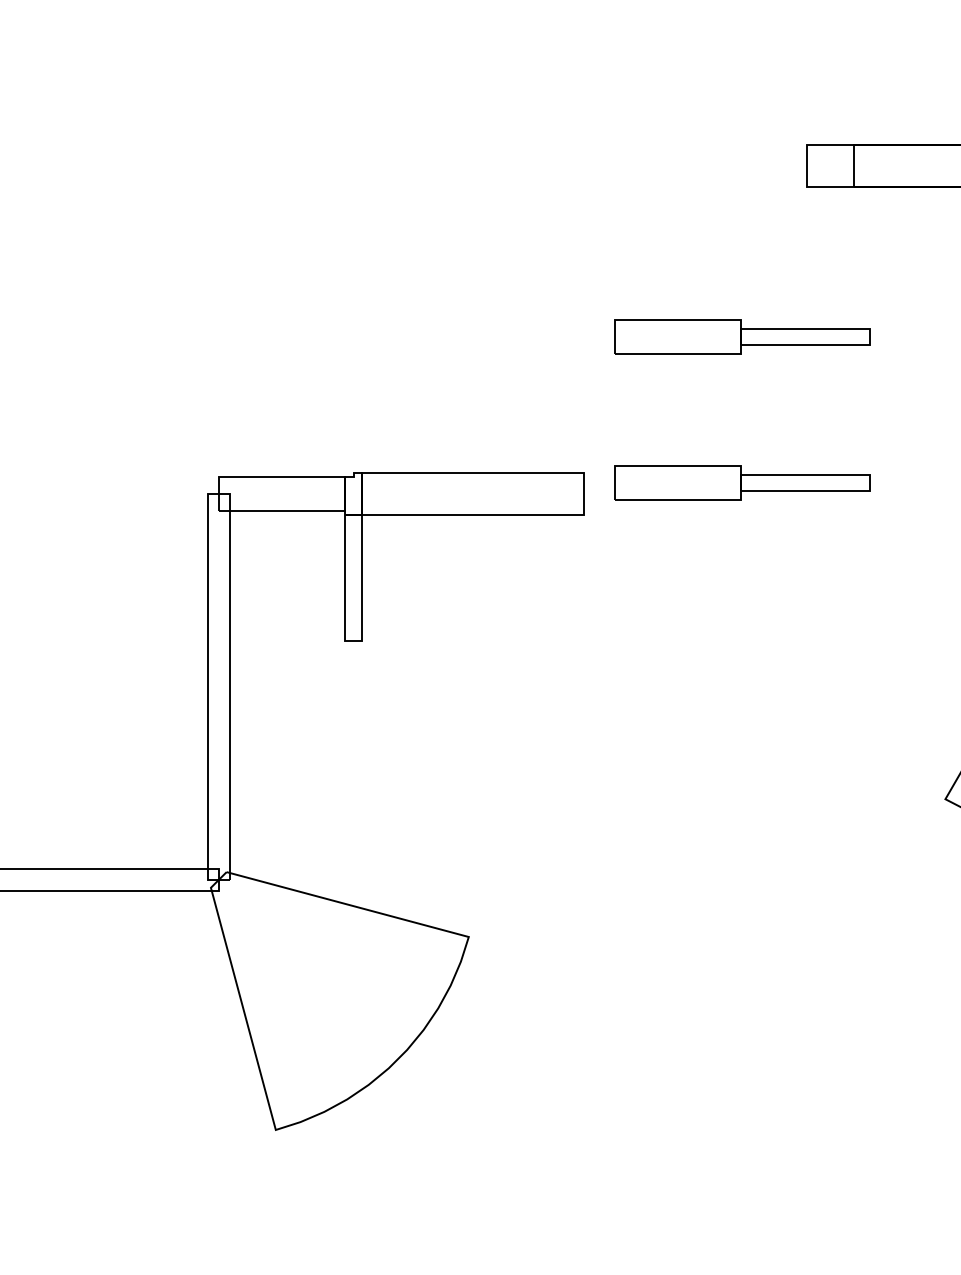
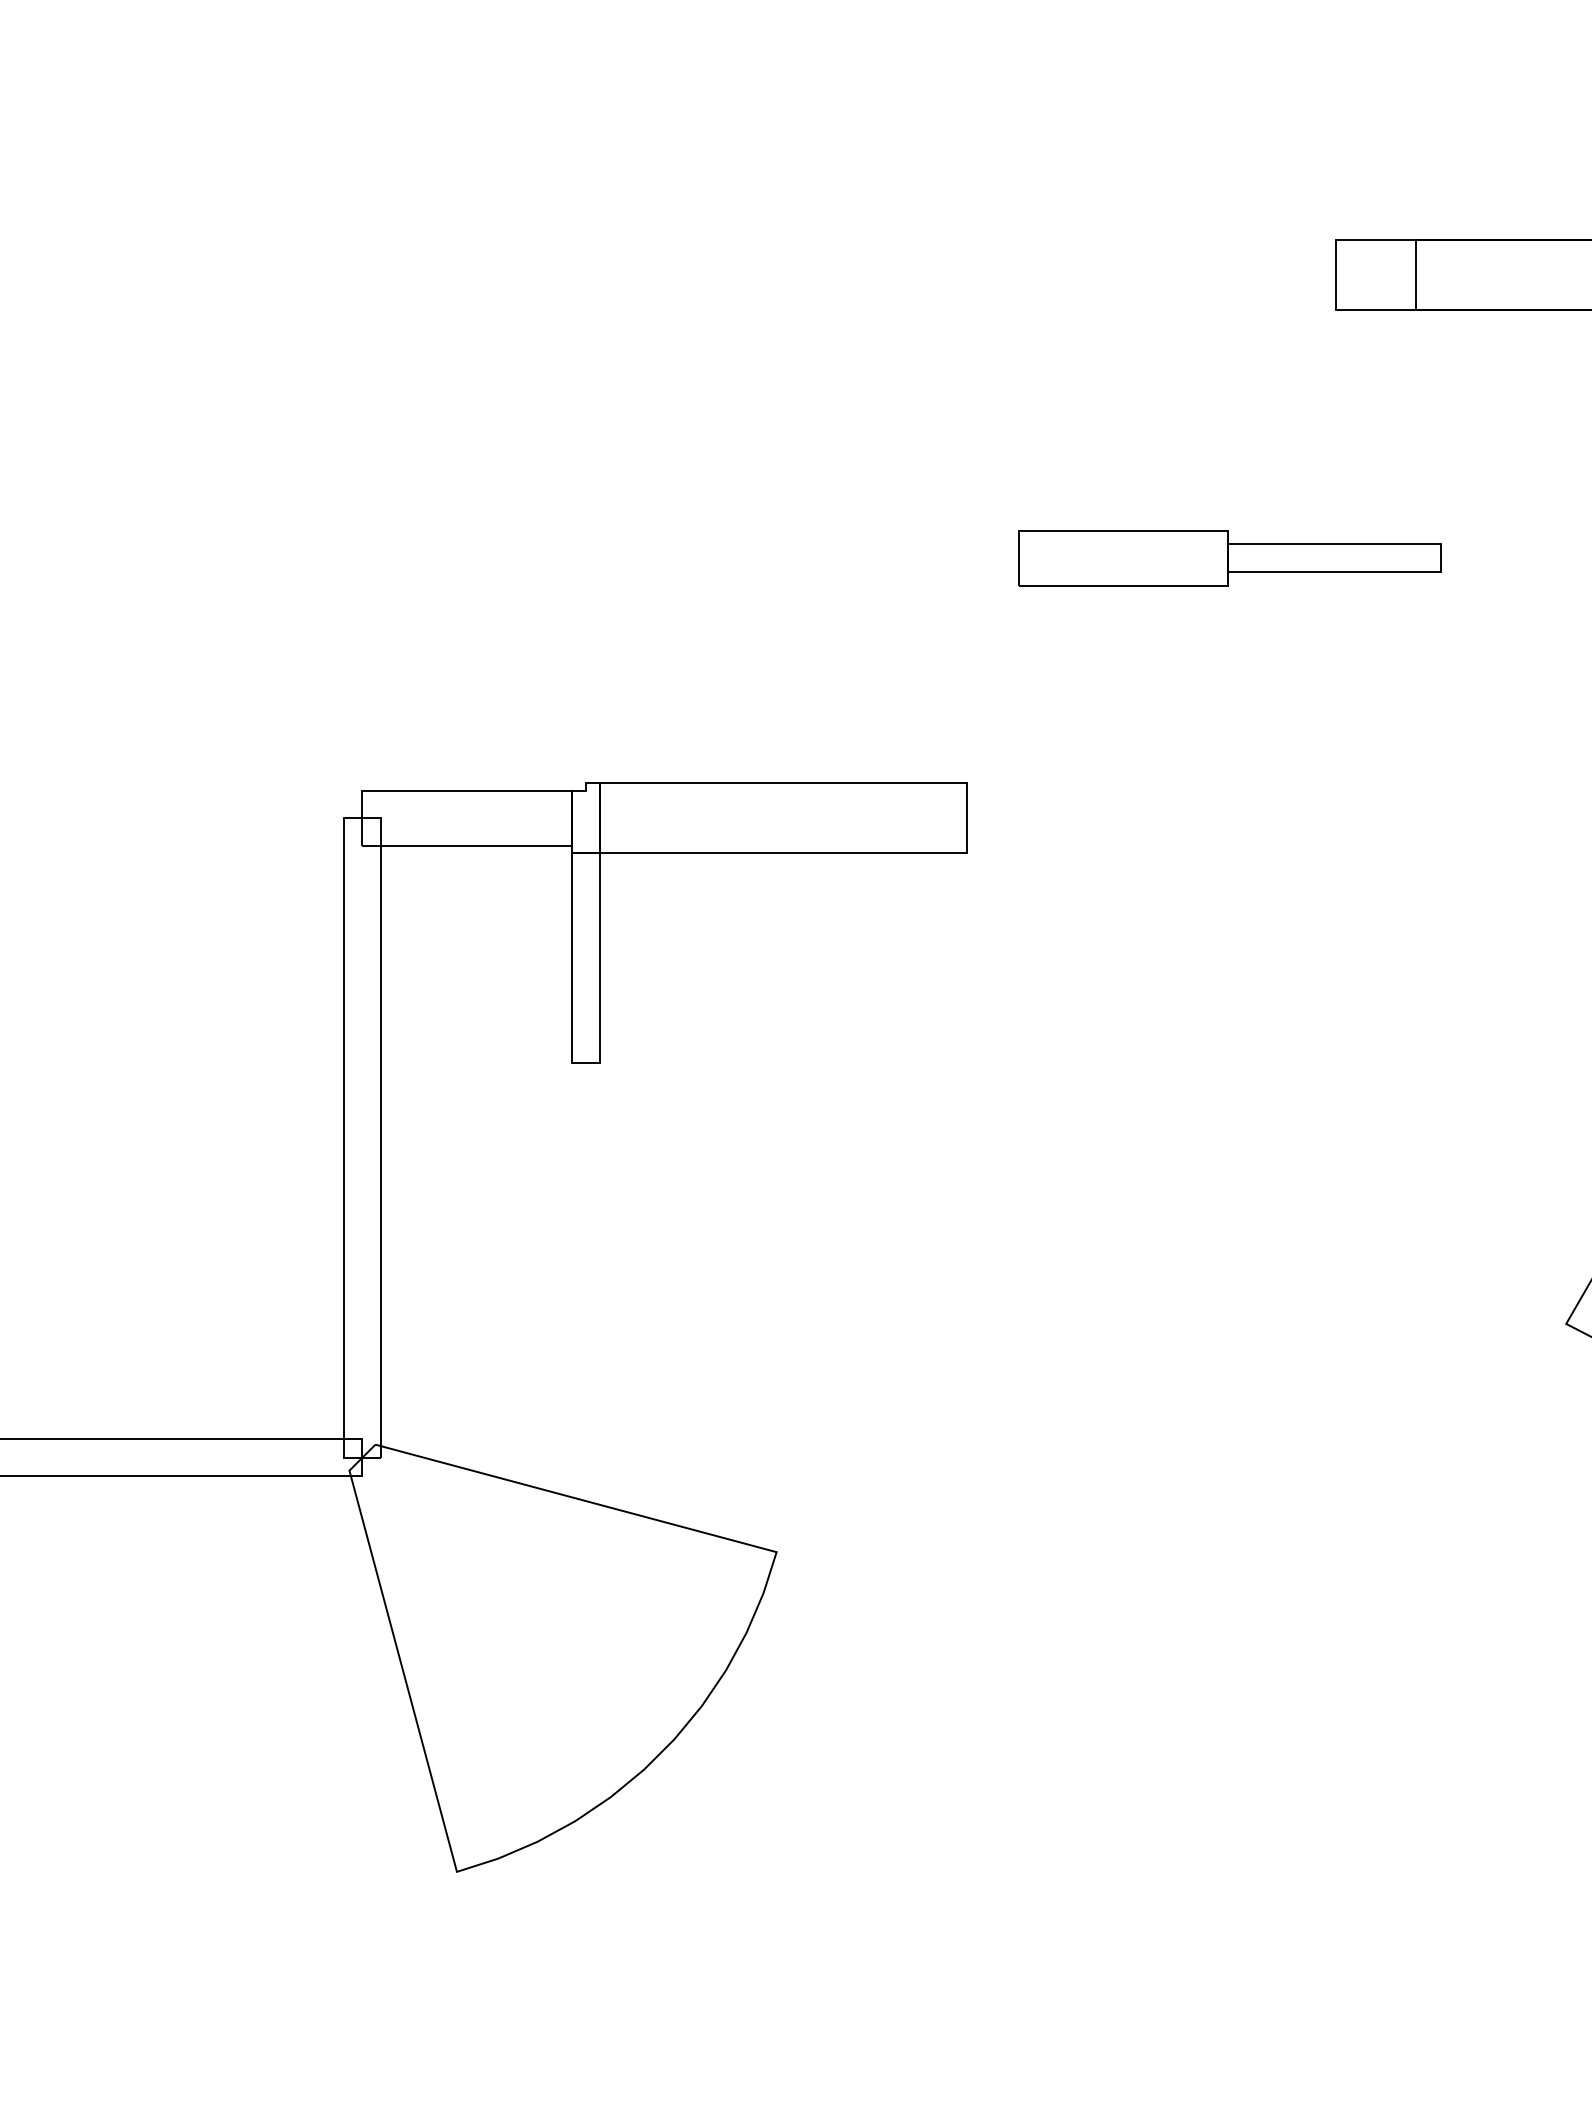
part: (742, 482) -> (1230, 799), removed

